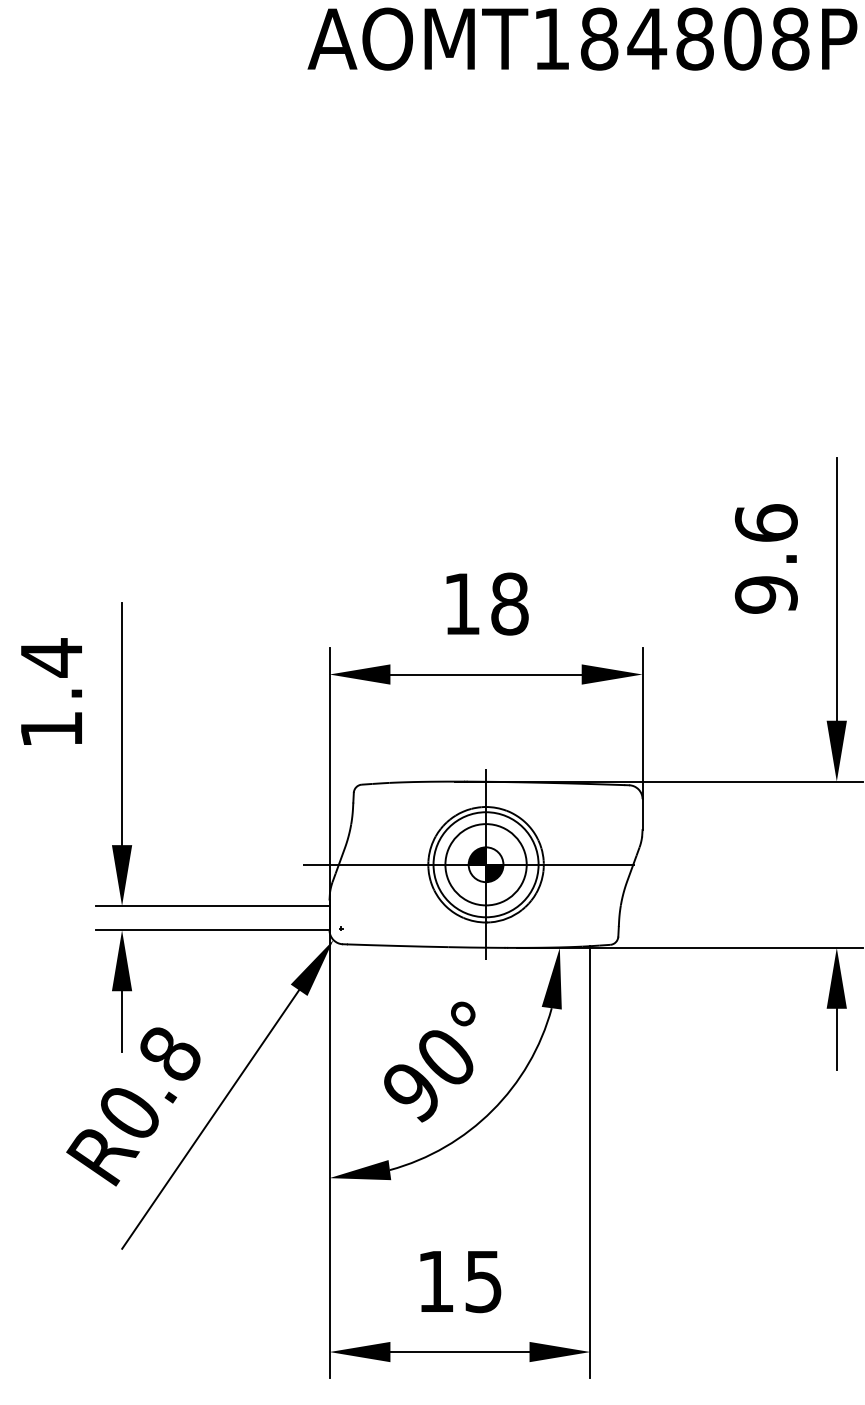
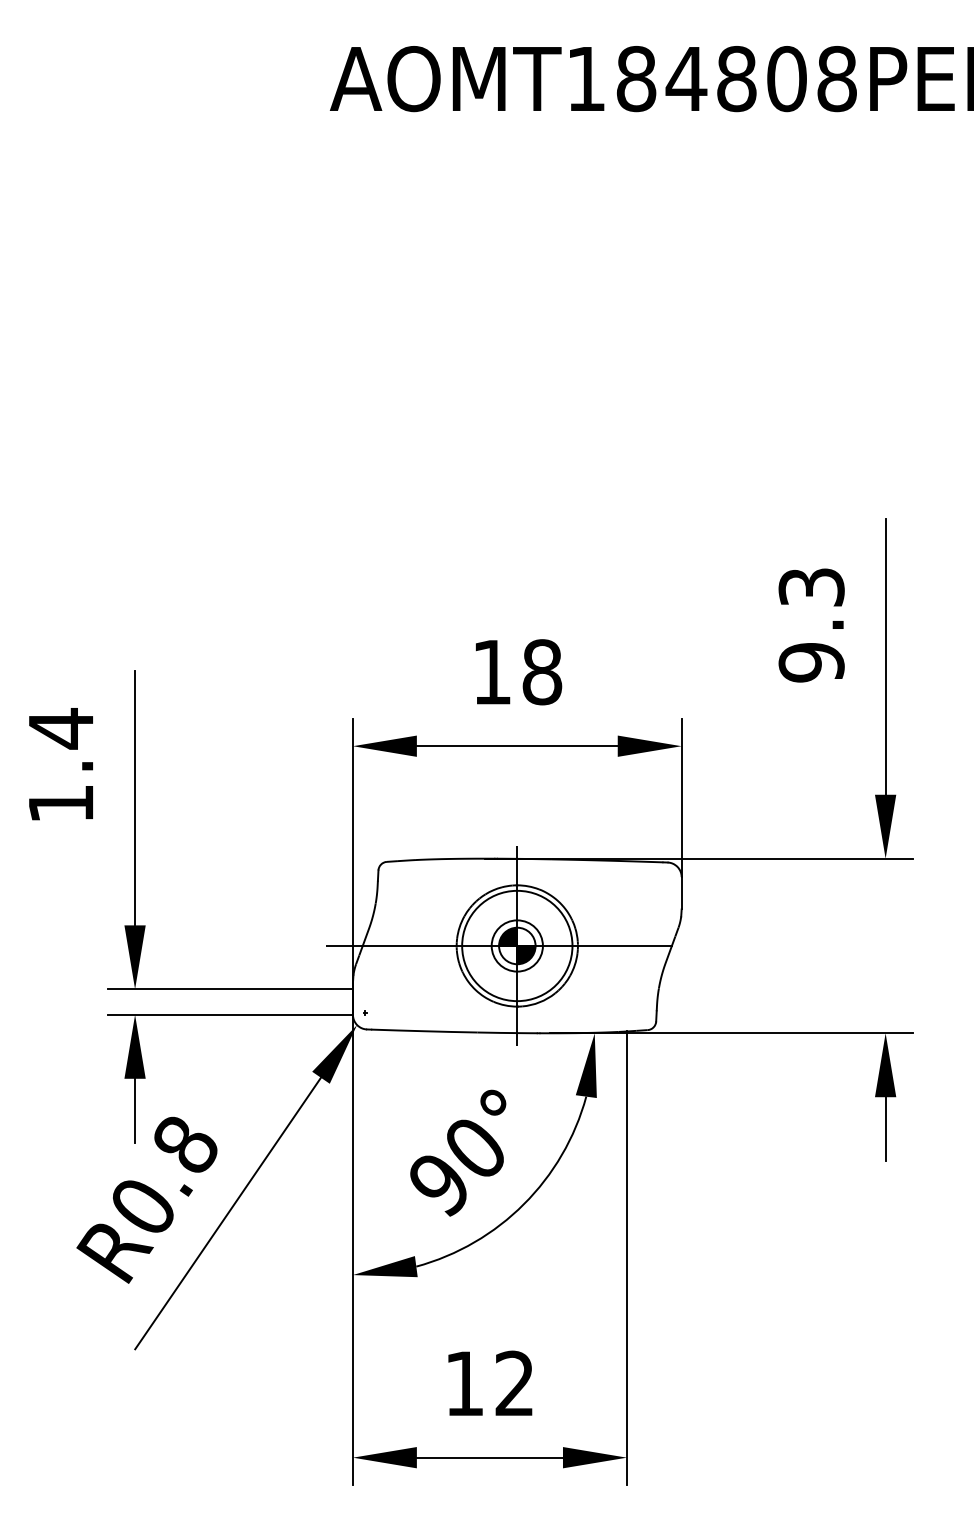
text: (766, 522) -> (811, 586), 9.6 -> 9.3
circle: (486, 864) -> (517, 945), size x0.6
text: (483, 1281) -> (514, 1383), 15 -> 12

